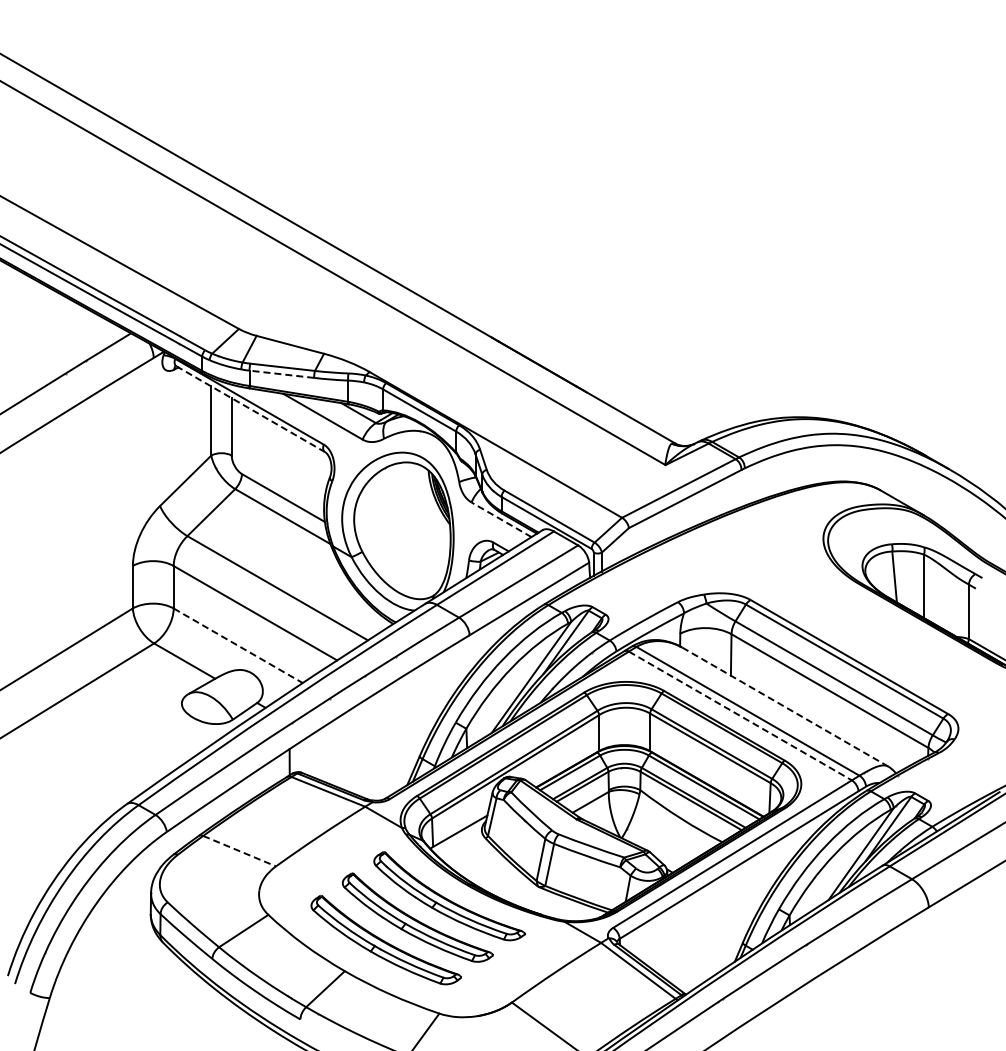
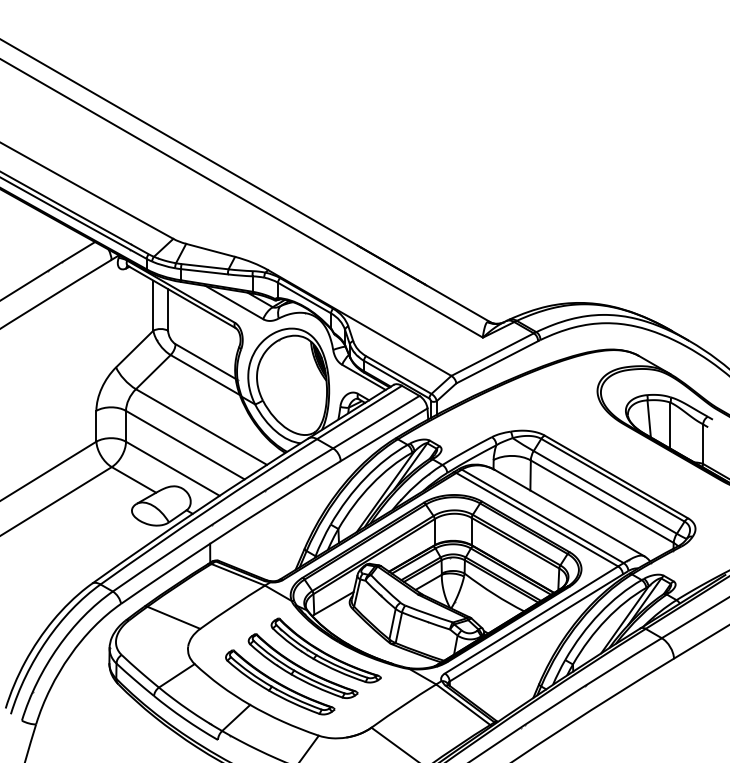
line: (281, 374) -> (204, 271), dashed -> solid
line: (250, 409) -> (181, 297), dashed -> solid
line: (501, 519) -> (363, 377), dashed -> solid
line: (238, 646) -> (173, 469), dashed -> solid
line: (785, 707) -> (570, 513), dashed -> solid
line: (740, 715) -> (537, 519), dashed -> solid
line: (240, 851) -> (174, 618), dashed -> solid

